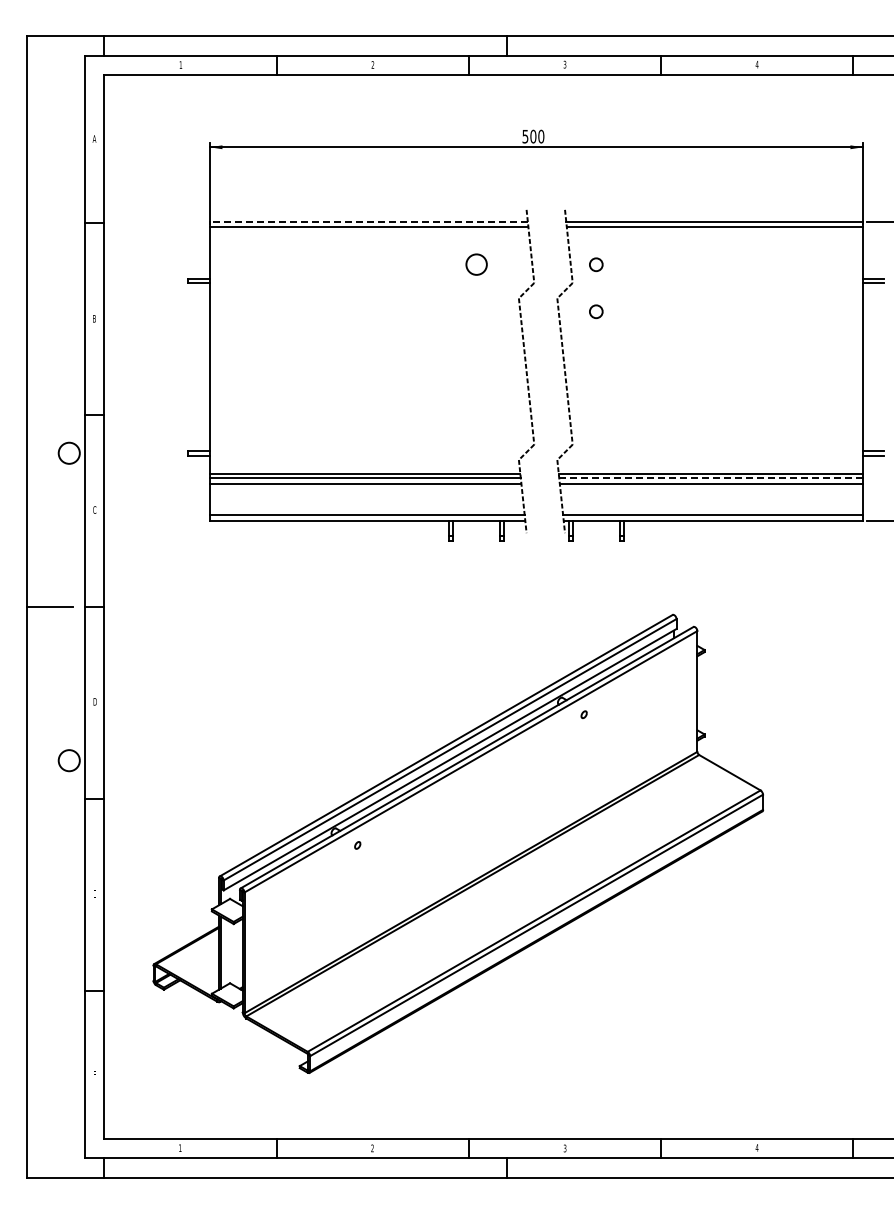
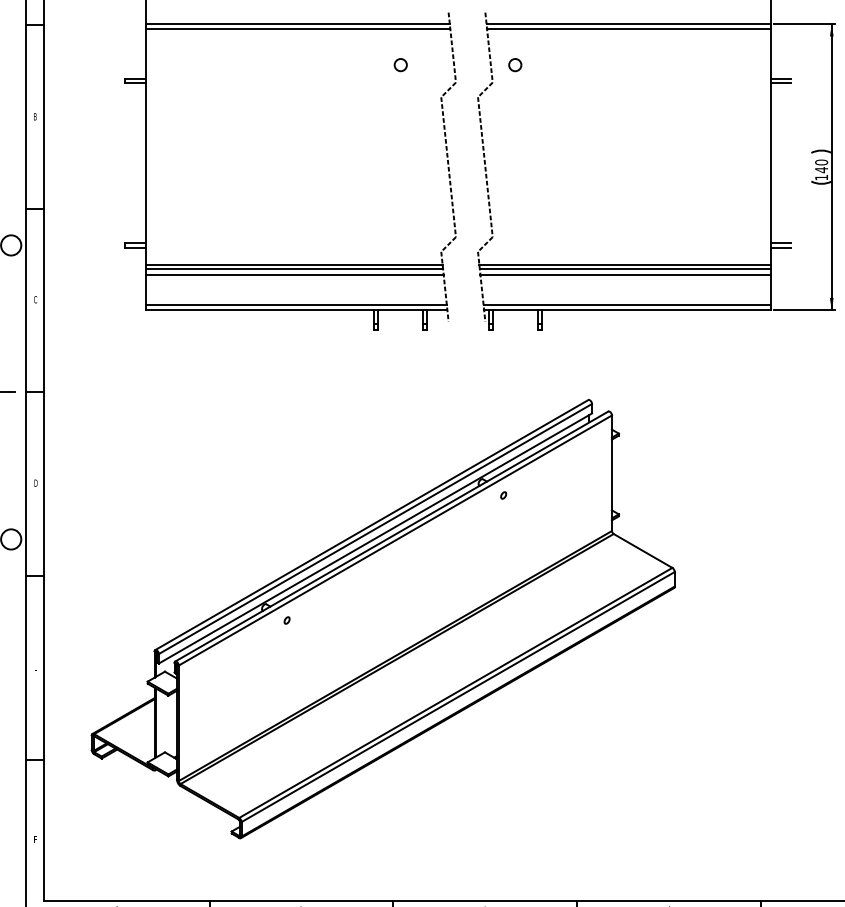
line: (368, 222) -> (297, 24), dashed -> solid
circle: (476, 264) -> (400, 64), size x0.62
circle: (596, 311) -> (515, 109), removed
line: (711, 478) -> (625, 269), dashed -> solid

